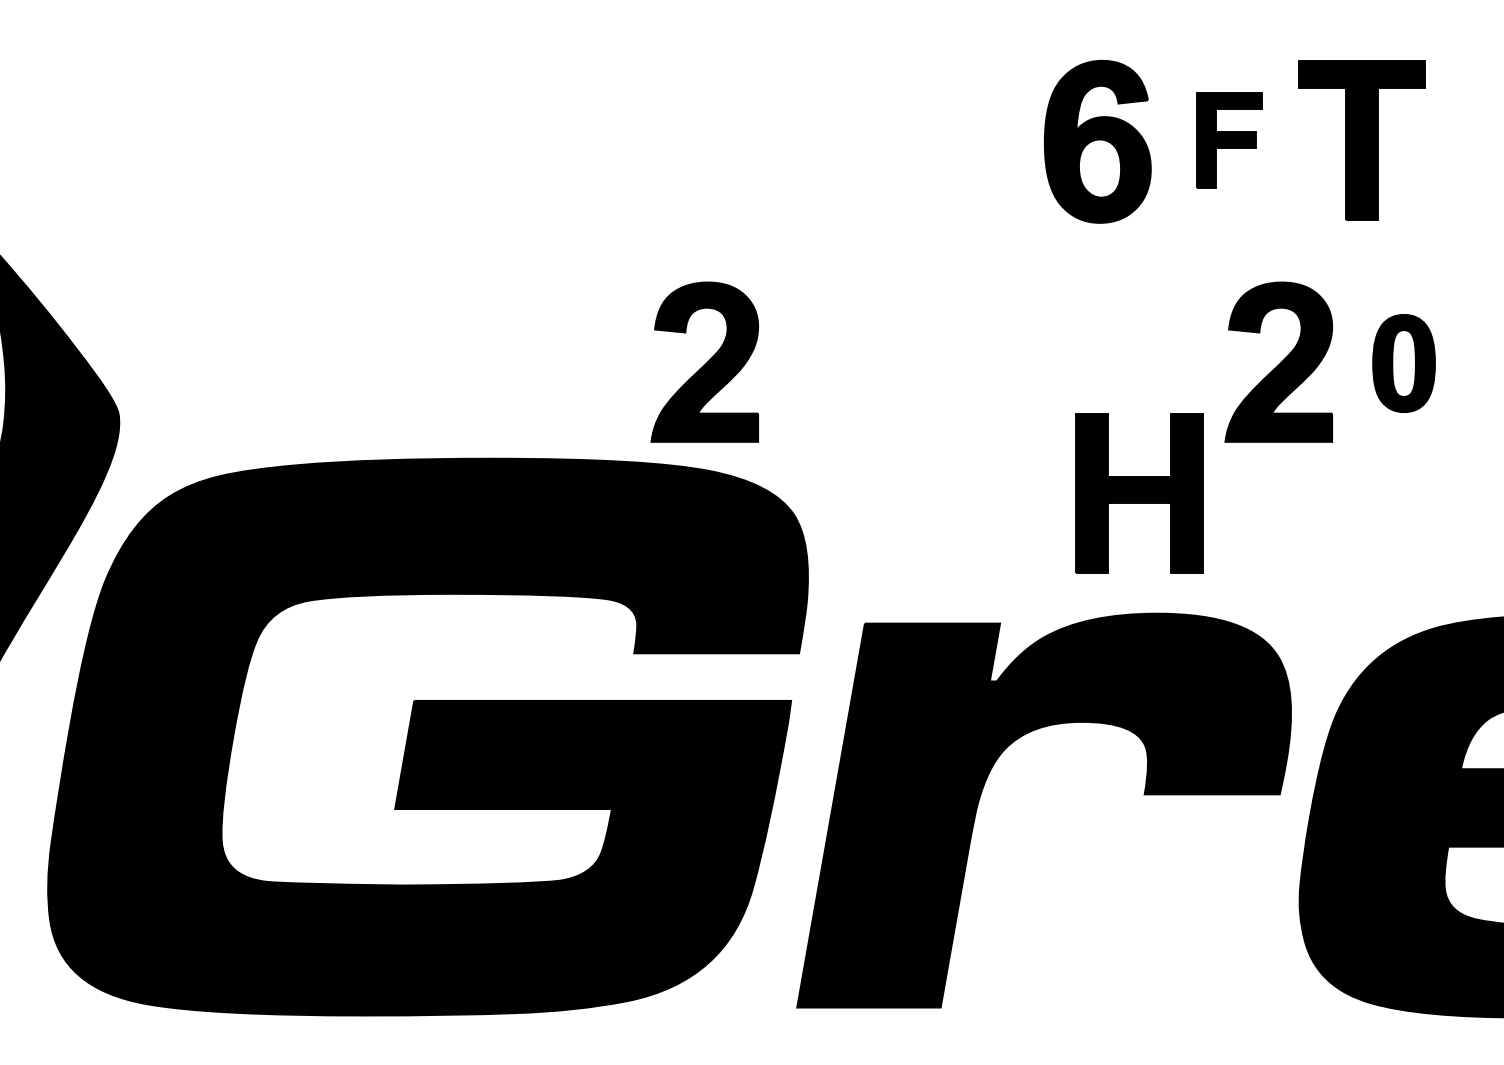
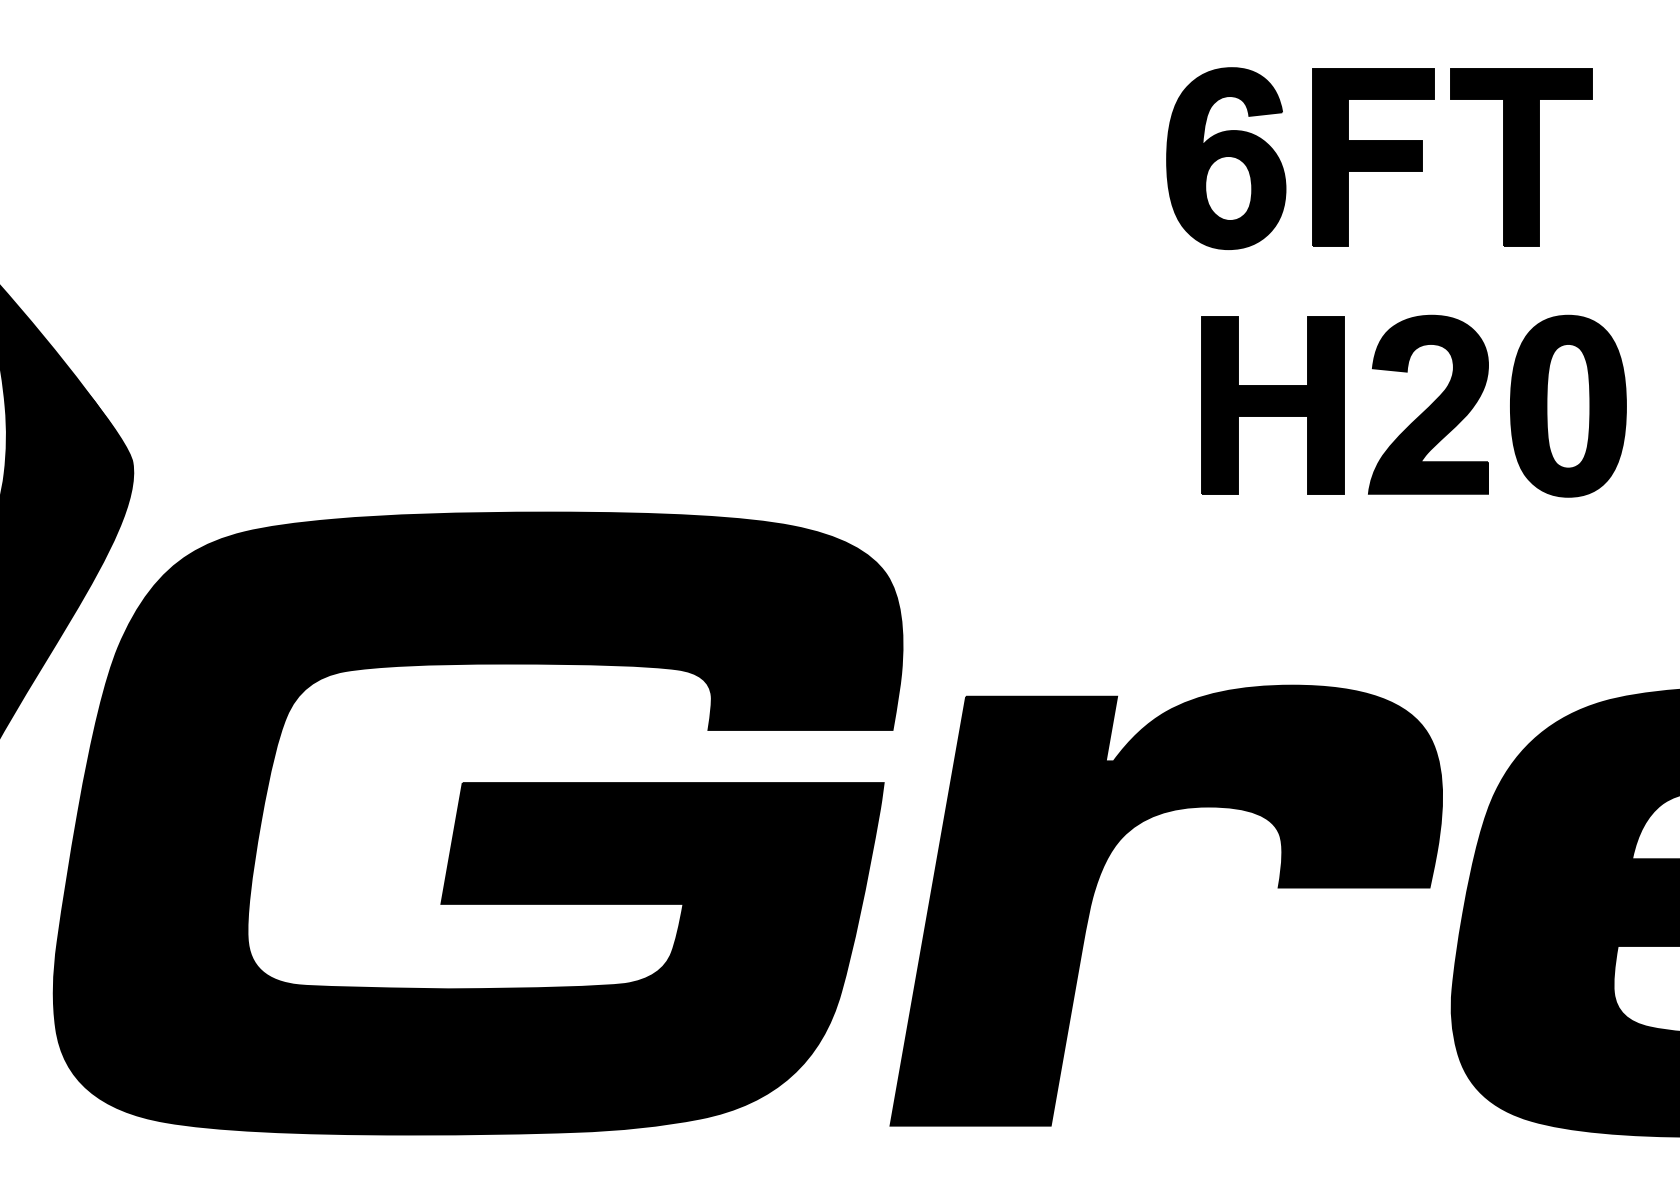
part: (1229, 140) -> (1373, 157), size x1.67
part: (704, 361) -> (786, 403), removed
part: (1403, 363) -> (1567, 406), size x1.67
part: (1139, 493) -> (1272, 405), moved

